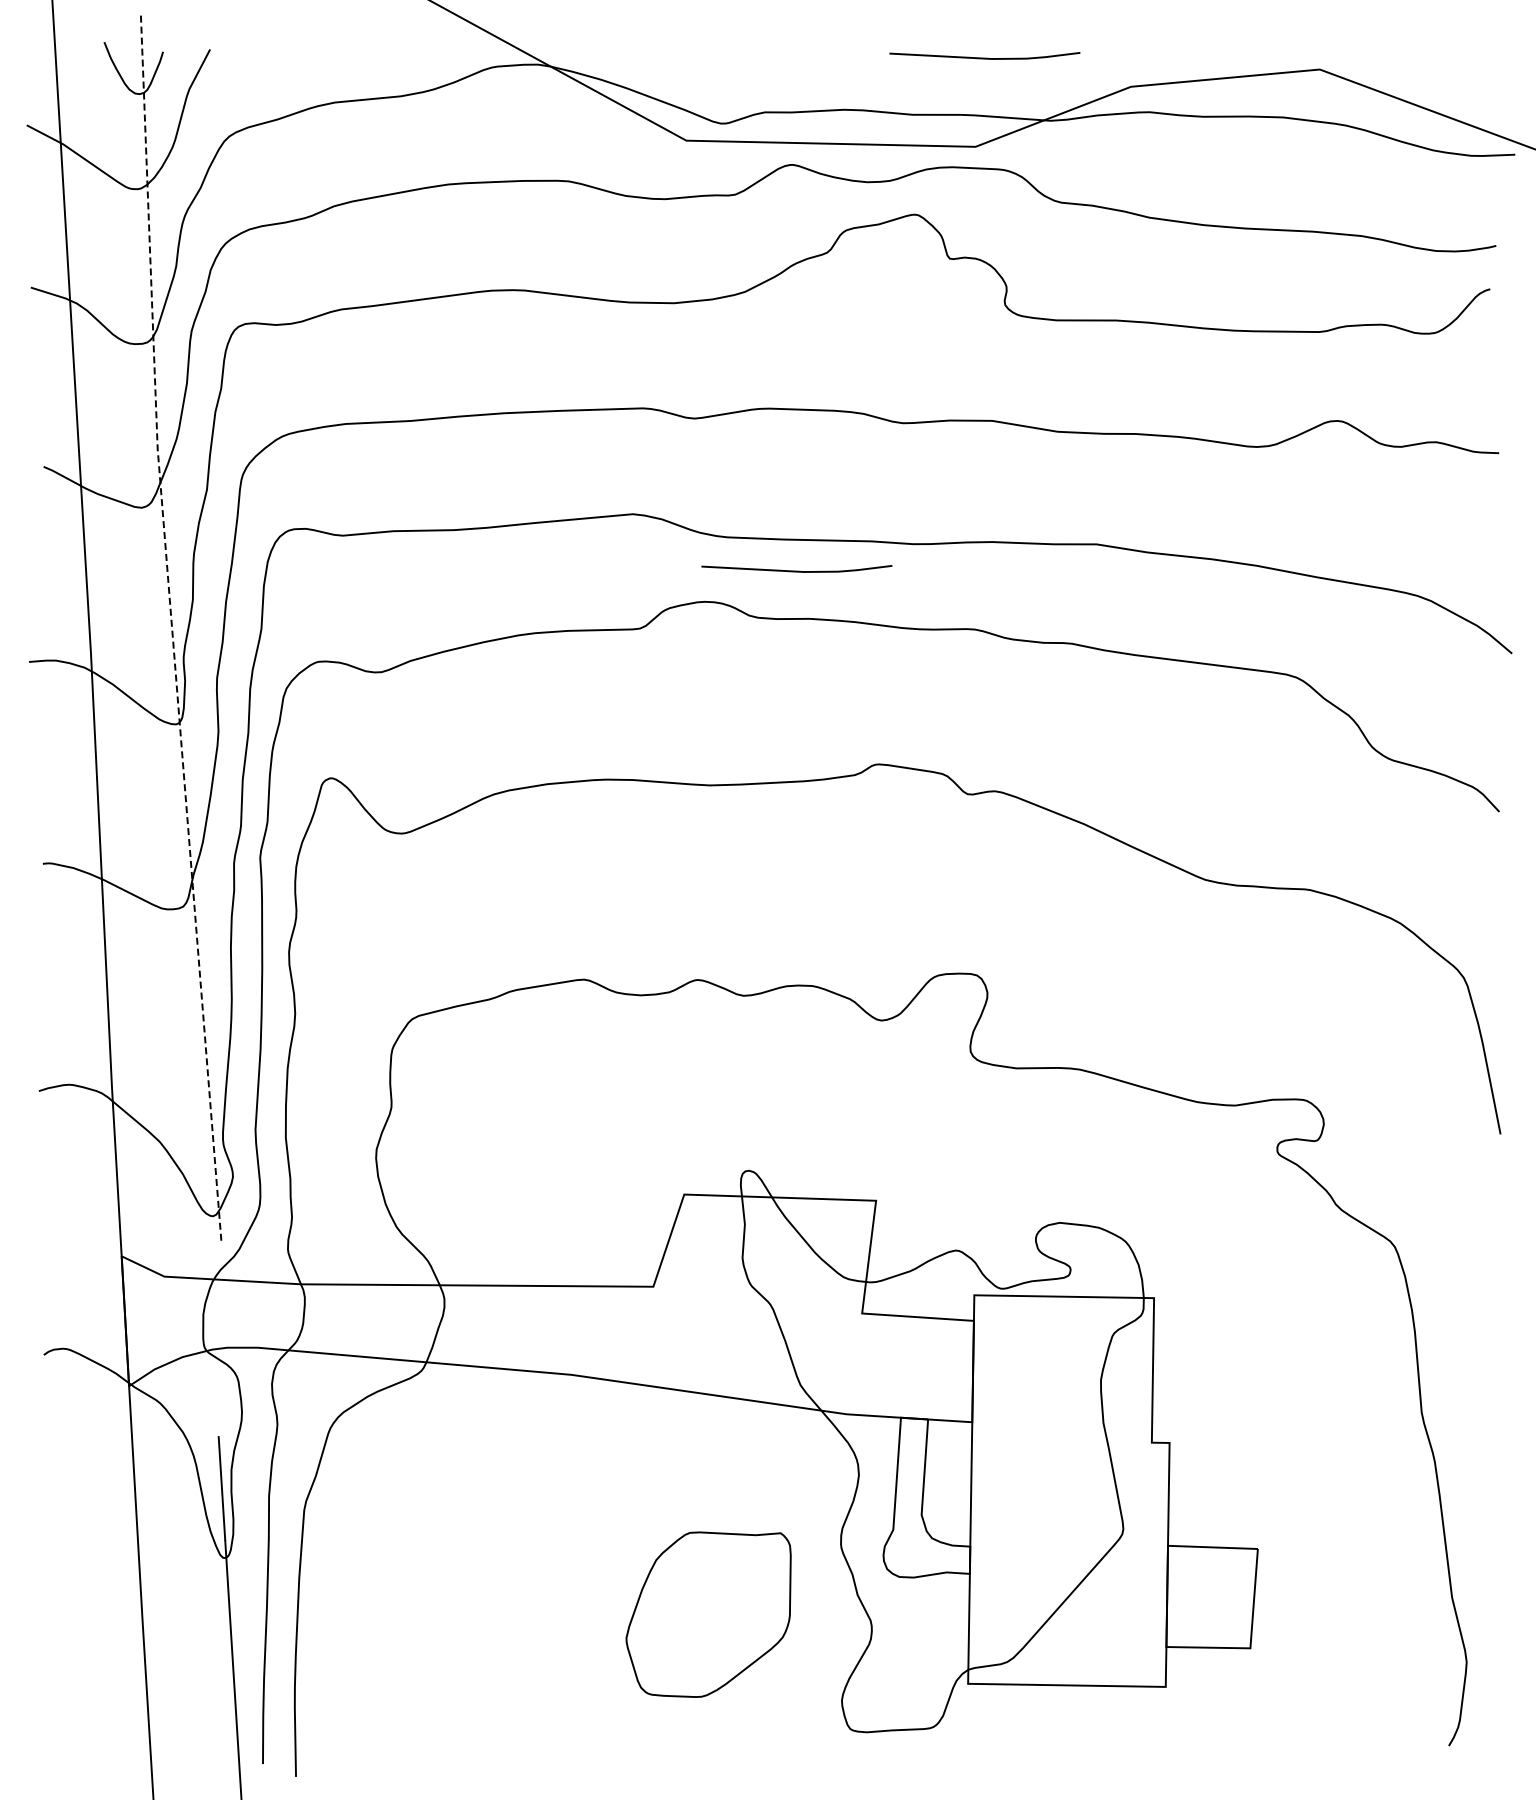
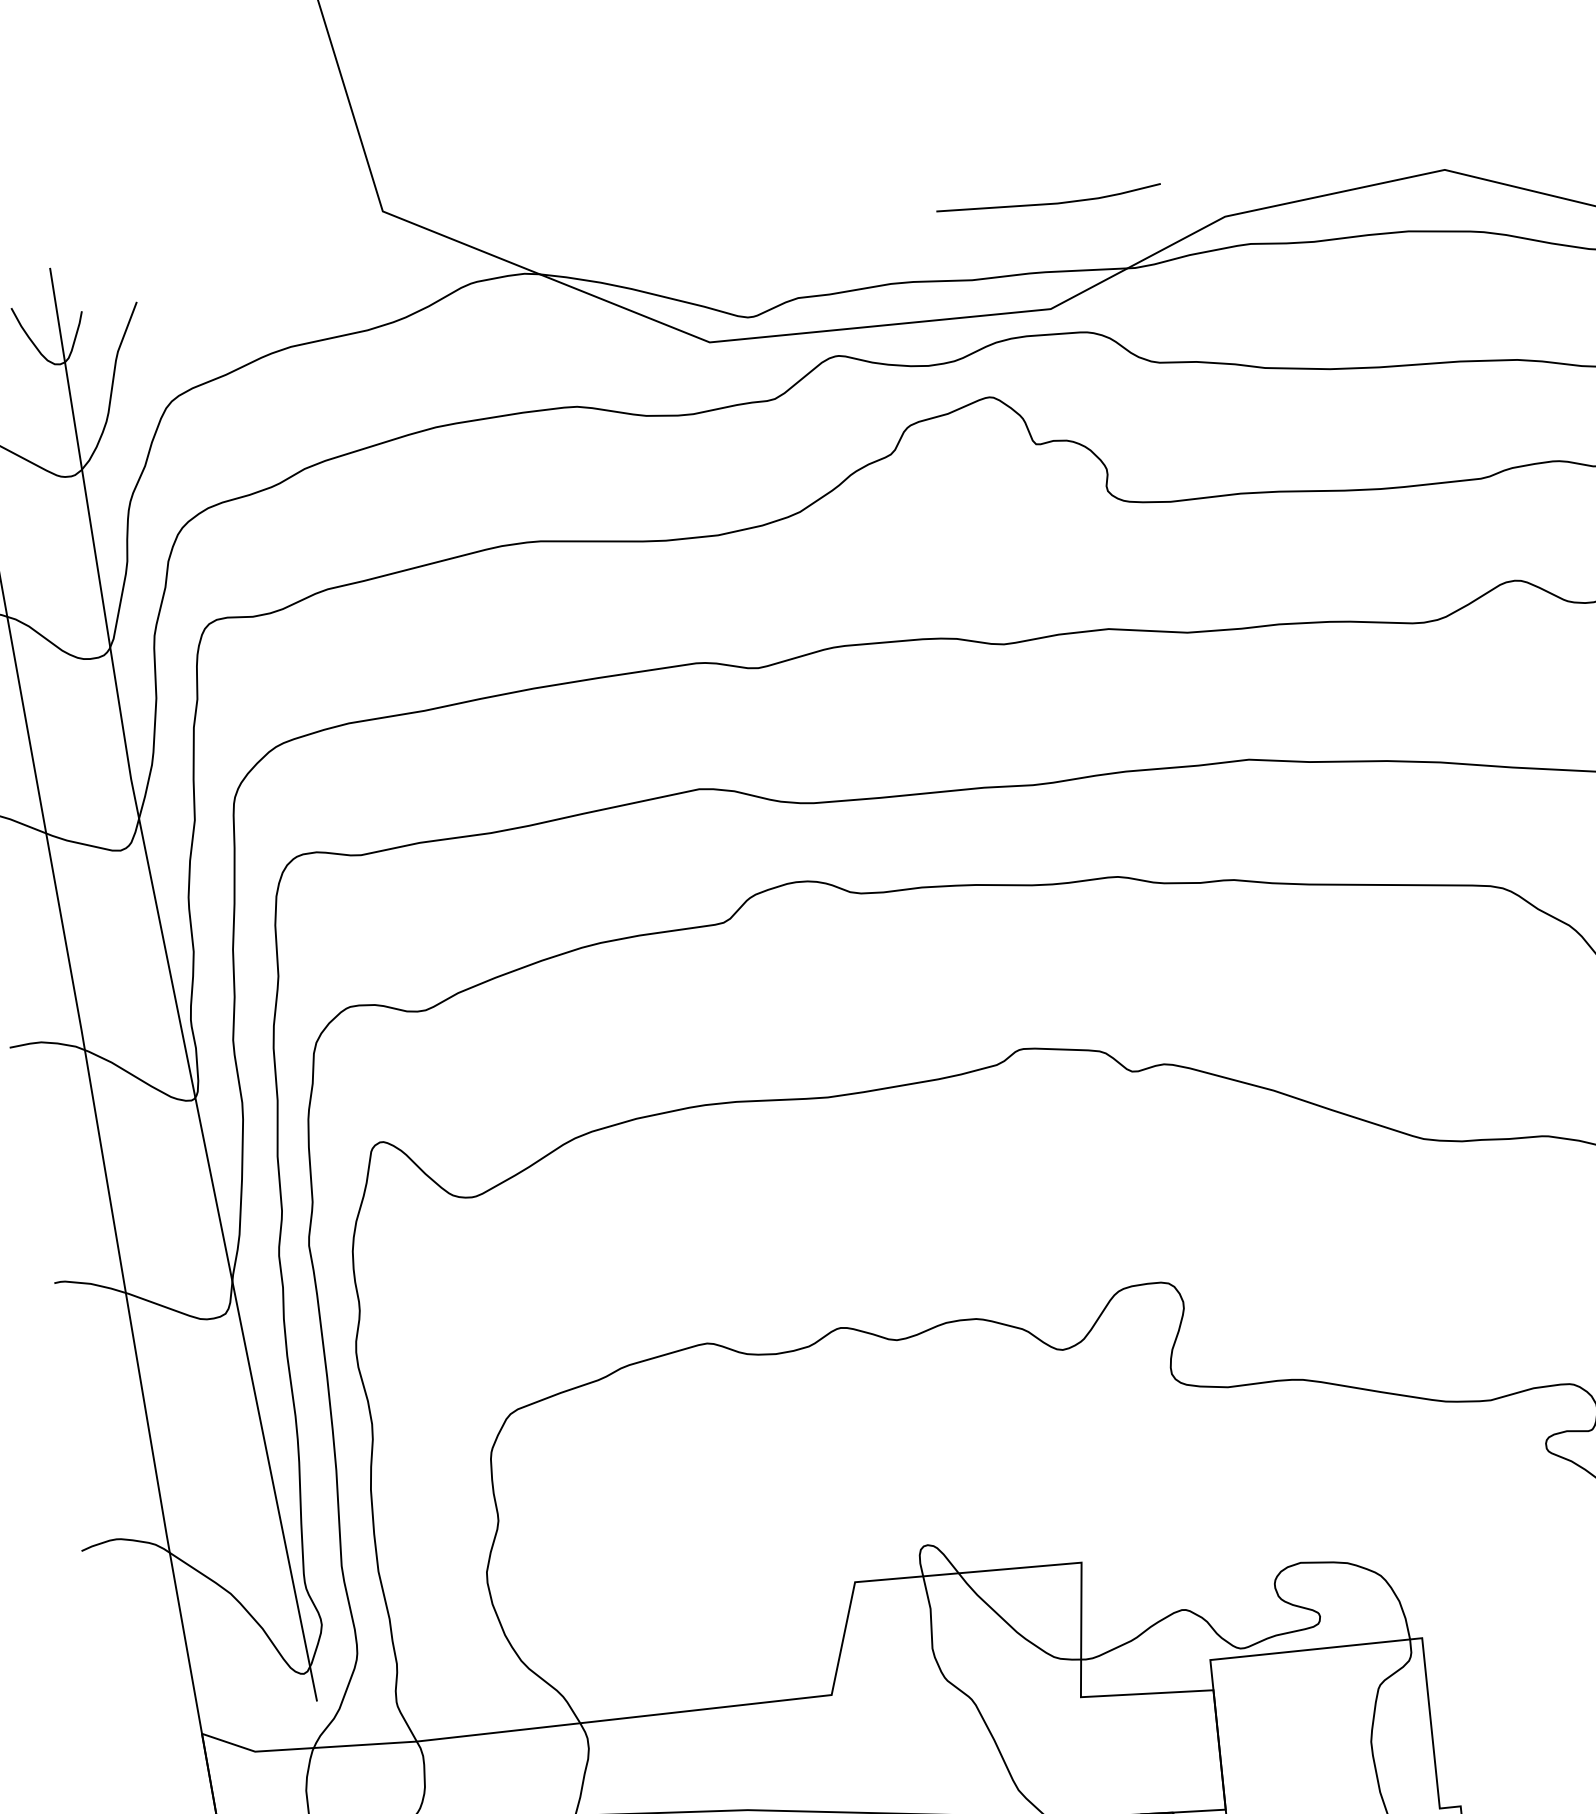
line: (796, 570) -> (899, 832), removed
line: (171, 626) -> (172, 986), dashed -> solid

